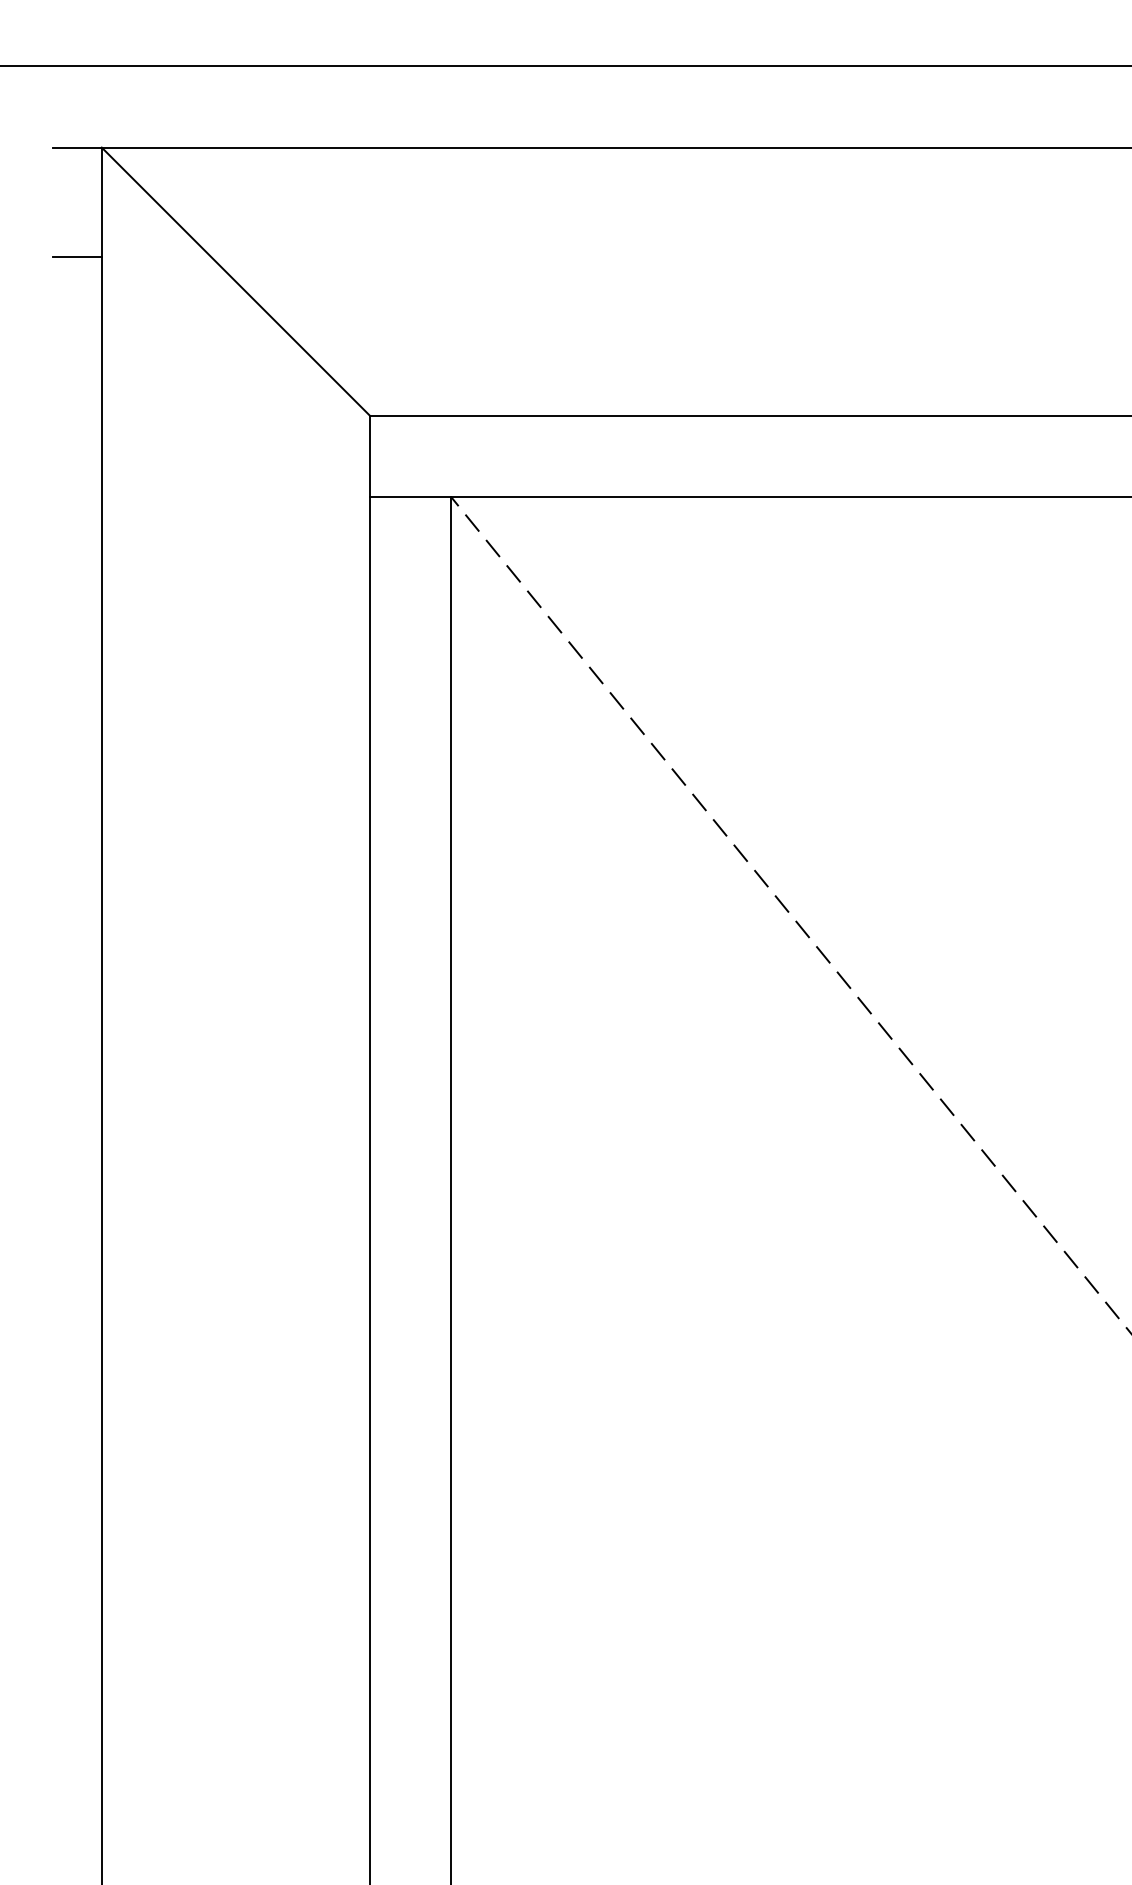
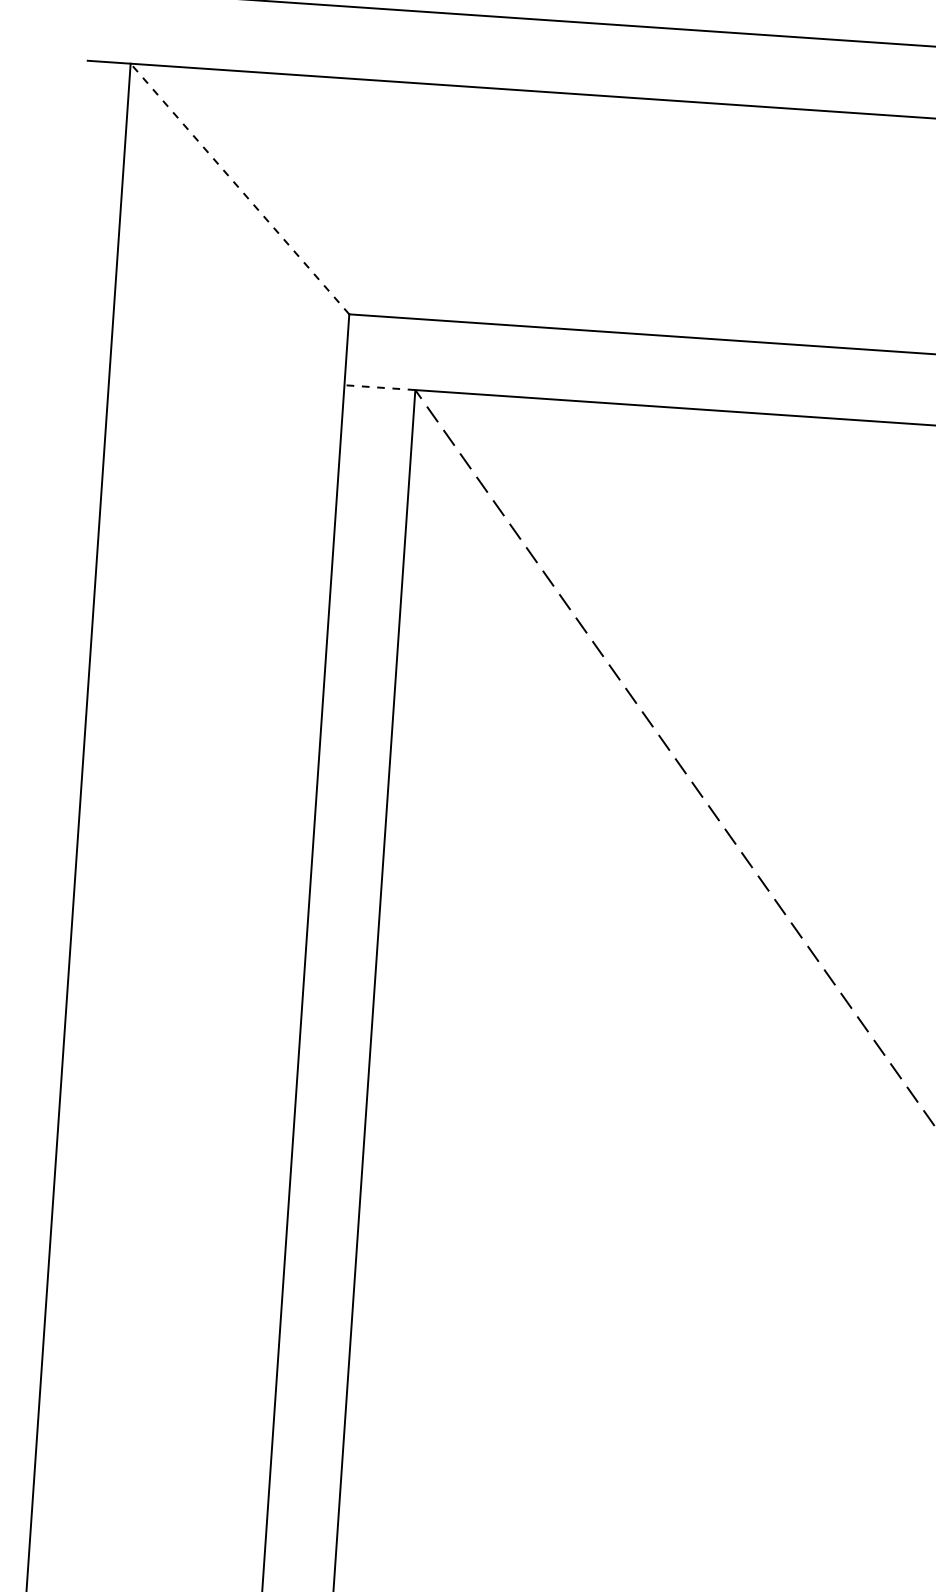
line: (76, 256) -> (101, 157), removed
line: (235, 281) -> (239, 188), solid -> dashed
line: (409, 496) -> (379, 387), solid -> dashed

